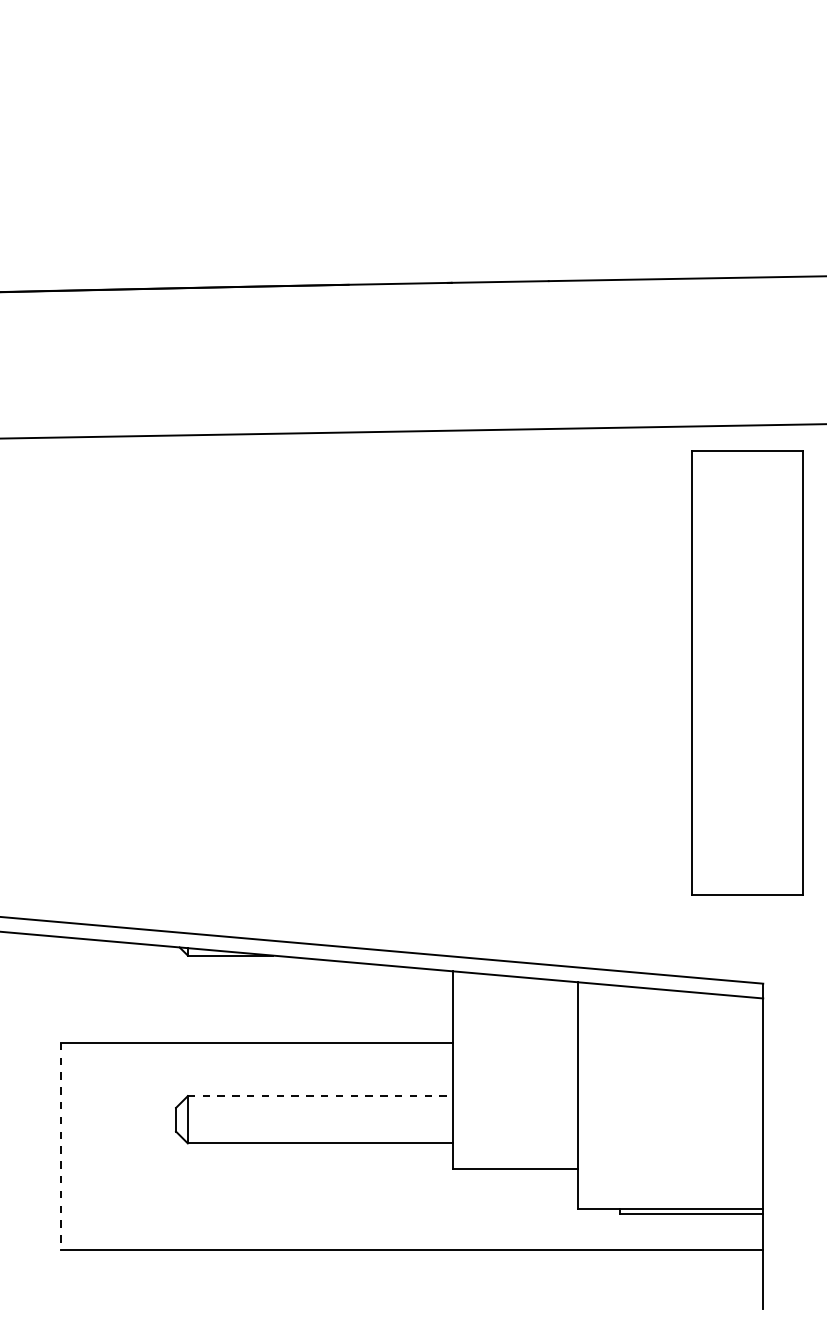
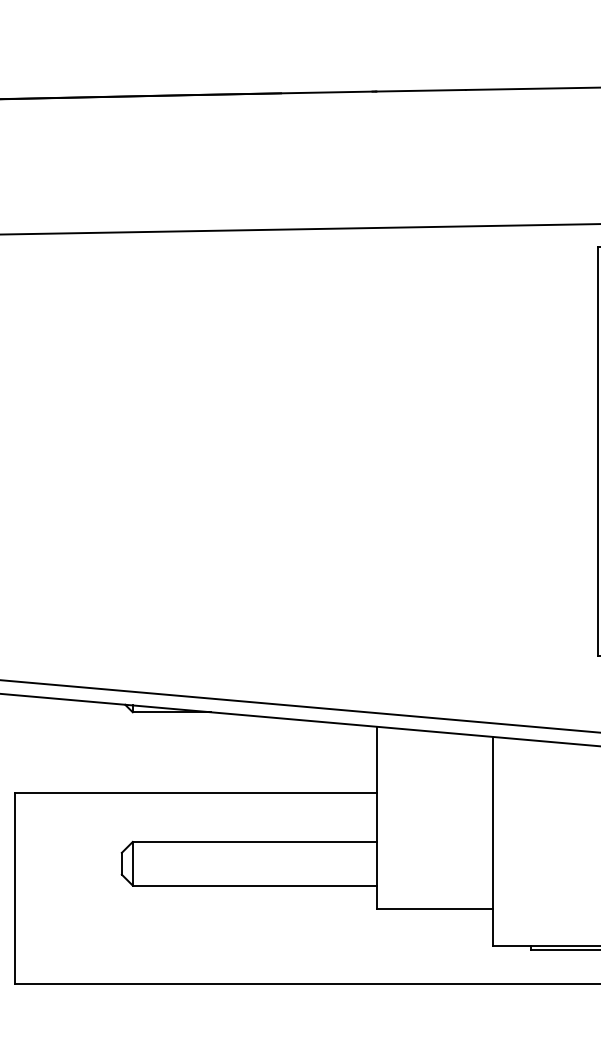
line: (320, 1096) -> (255, 842), dashed -> solid
line: (60, 1146) -> (15, 888), dashed -> solid

